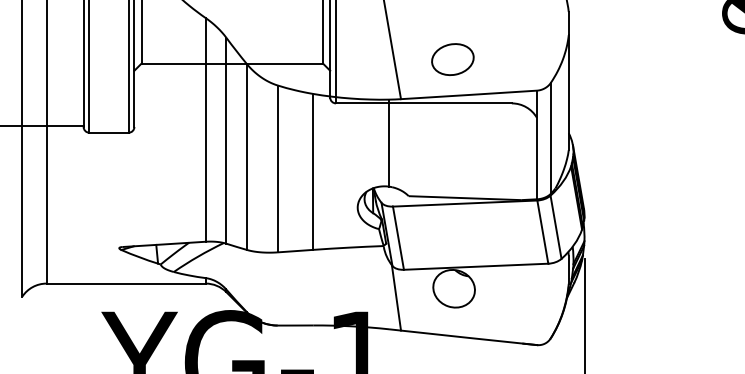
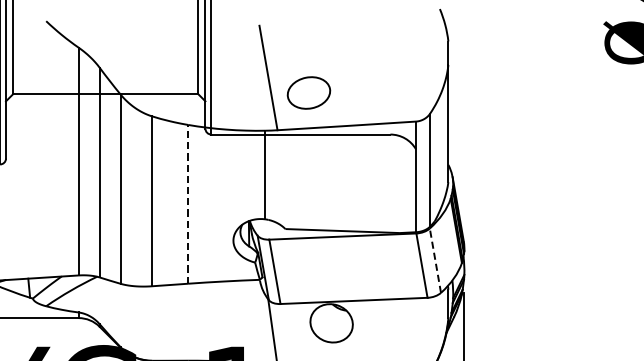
part: (452, 59) -> (308, 92), moved
line: (313, 171) -> (188, 203), solid -> dashed
line: (555, 226) -> (434, 259), solid -> dashed

